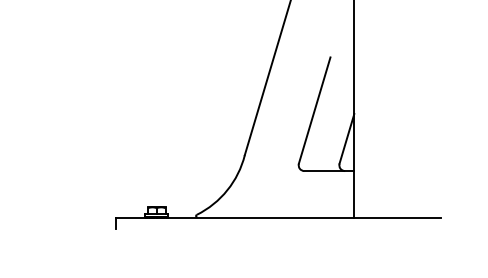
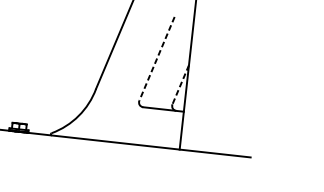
line: (314, 111) -> (156, 59), solid -> dashed
line: (346, 138) -> (180, 84), solid -> dashed

